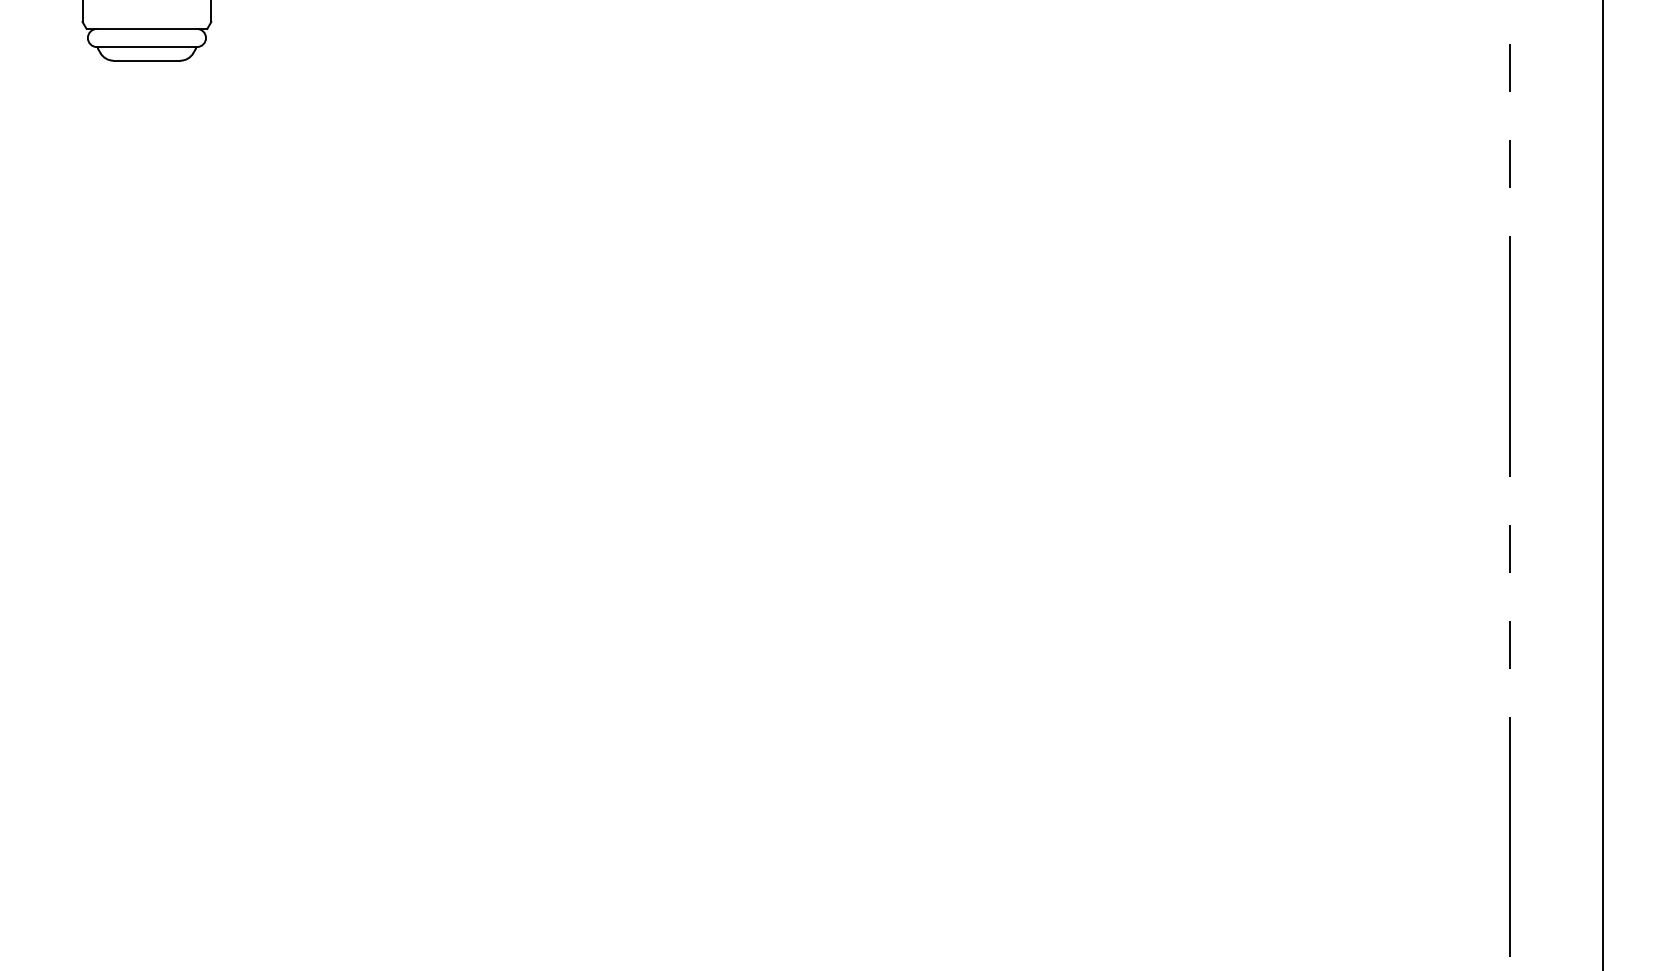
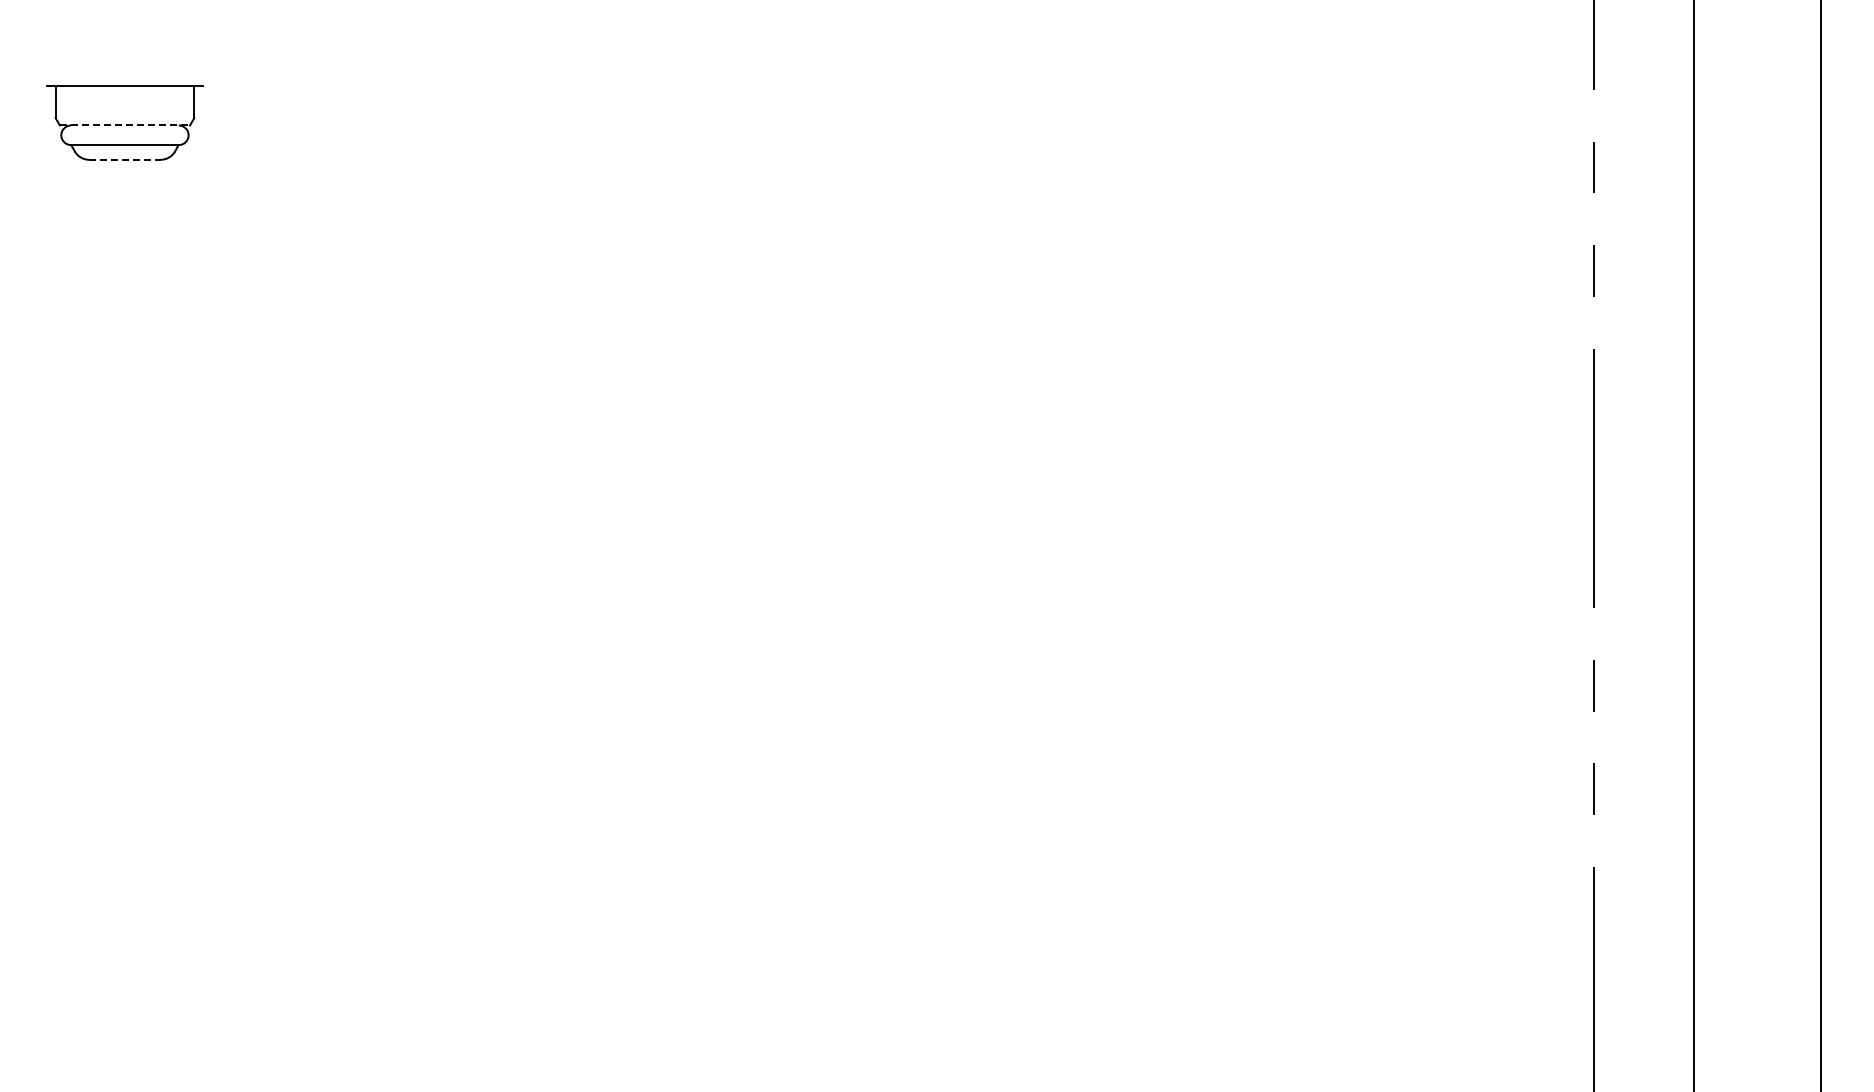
line: (147, 28) -> (125, 125), solid -> dashed
line: (146, 60) -> (124, 159), solid -> dashed

